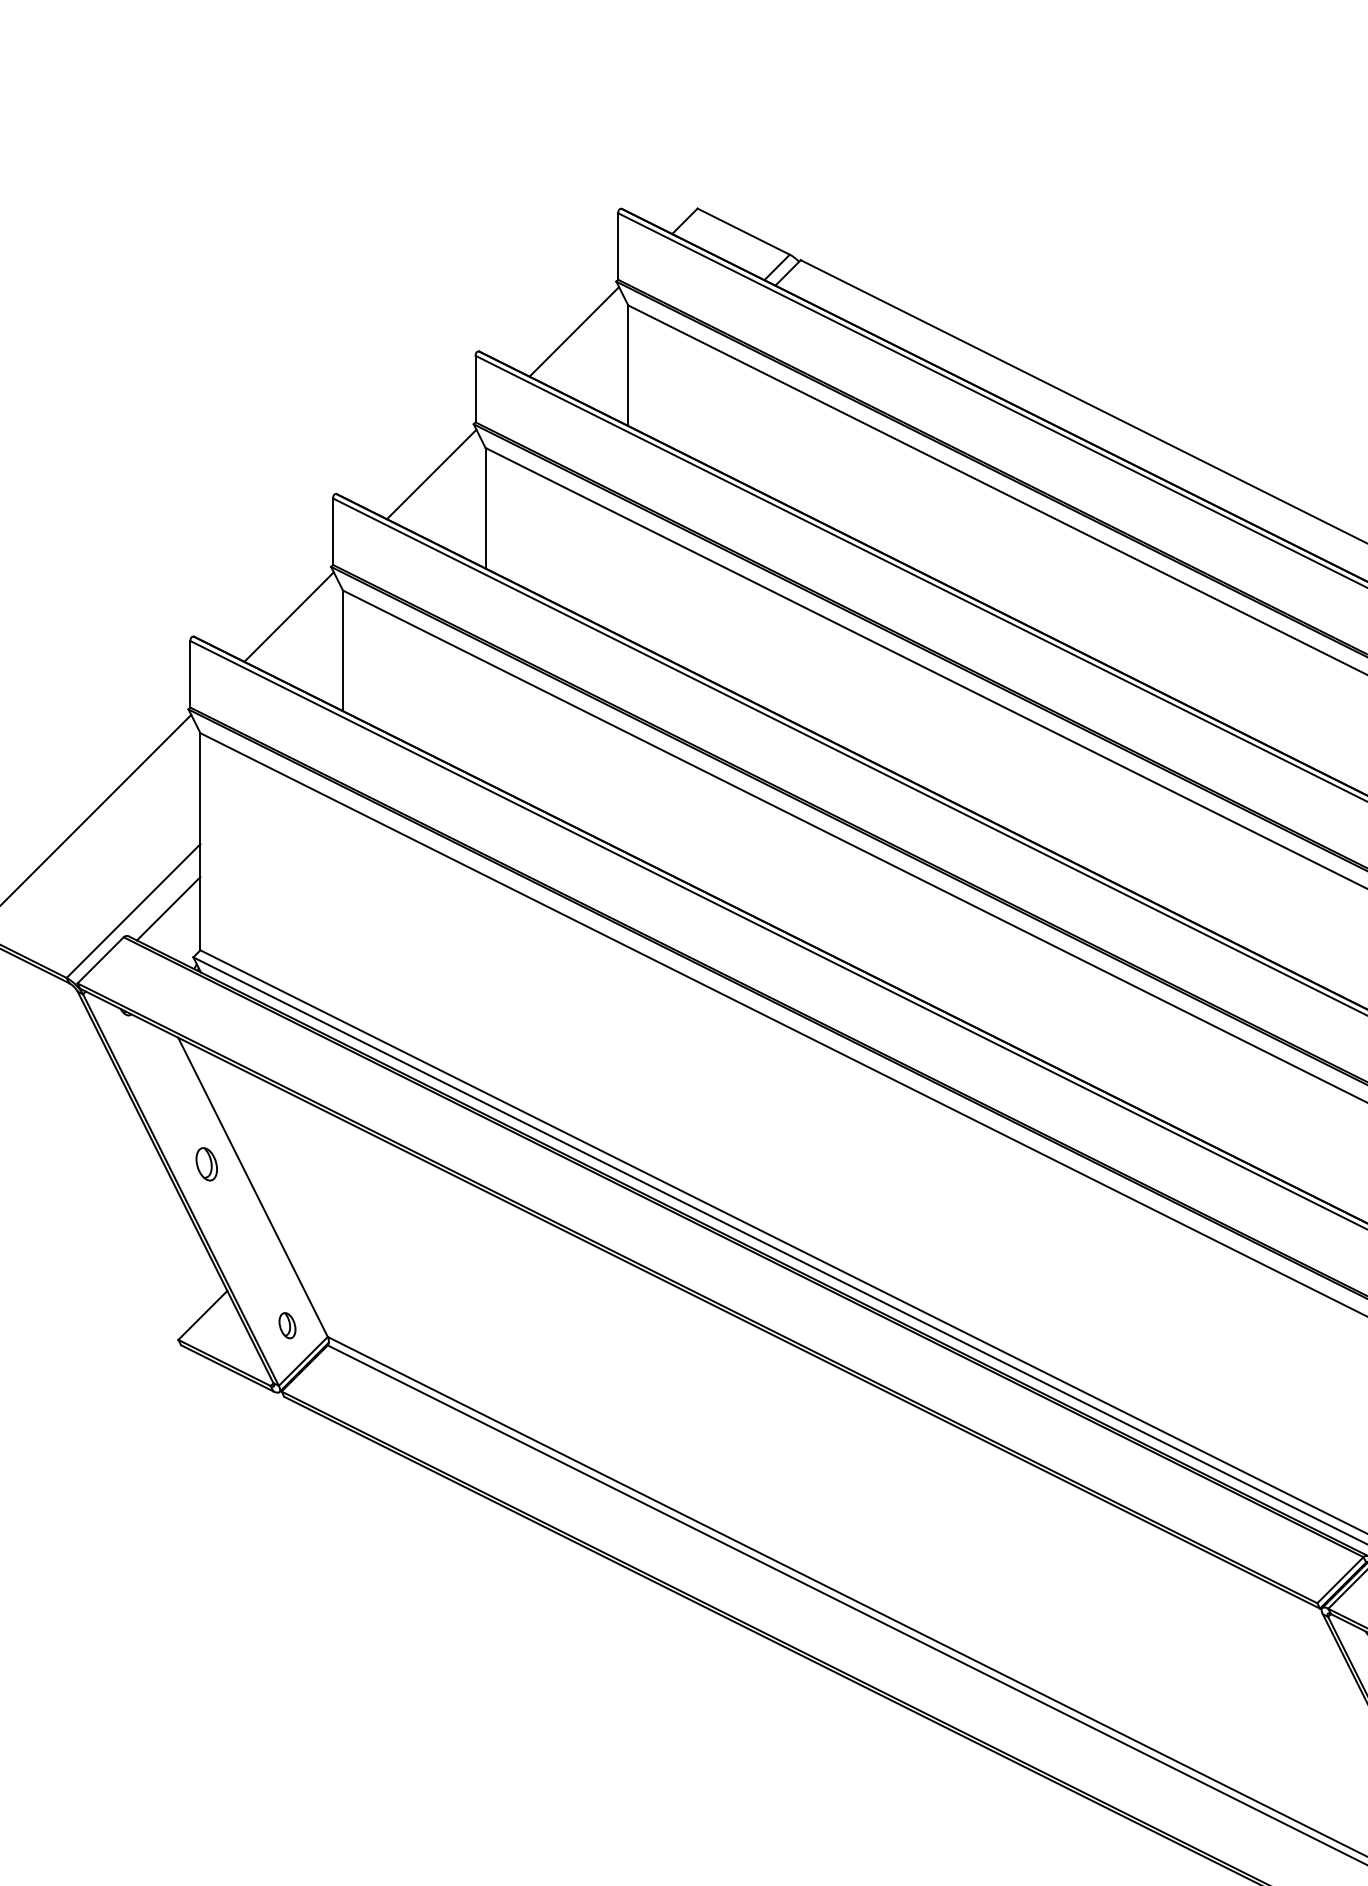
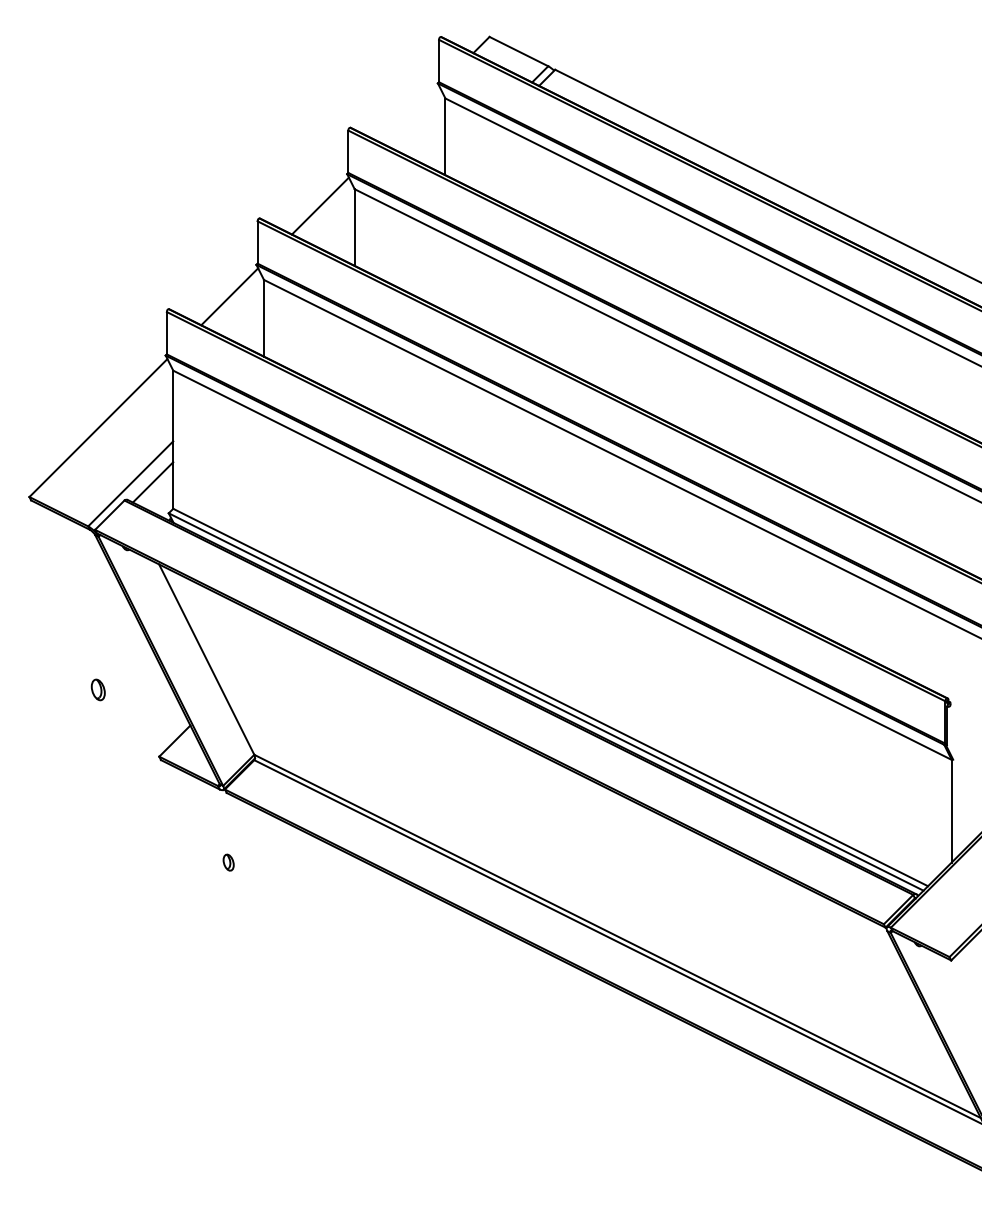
line: (573, 330) -> (410, 114), removed
part: (205, 1163) -> (97, 689), moved
part: (287, 1325) -> (228, 862), moved

